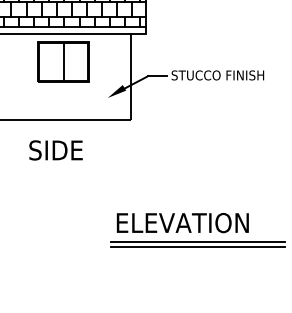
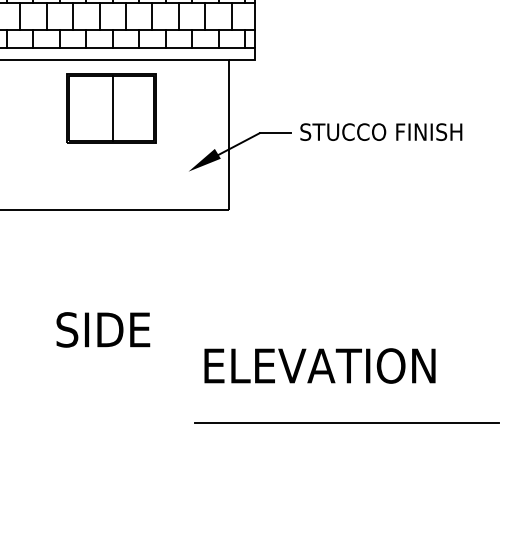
text: (55, 150) -> (102, 330), moved
text: (182, 223) -> (319, 366), moved
line: (197, 247) -> (345, 433), removed

